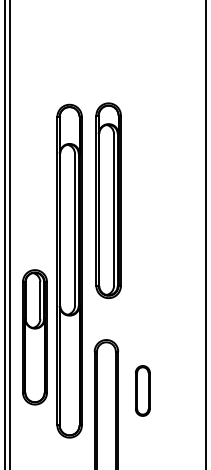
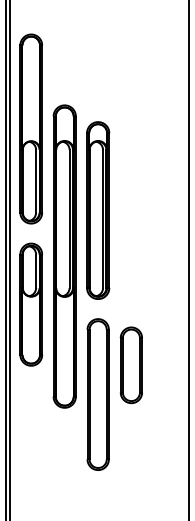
part: (33, 130) -> (31, 128), added
part: (109, 200) -> (98, 210), moved
part: (35, 337) -> (31, 304), moved
part: (142, 391) -> (130, 365), size x1.67

